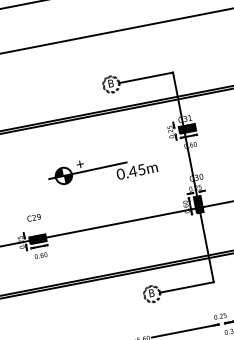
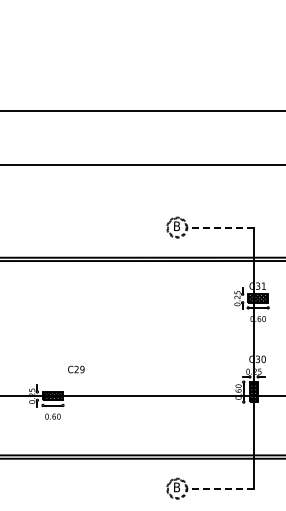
line: (146, 77) -> (220, 227), solid -> dashed
part: (102, 169) -> (146, 327), removed
text: (34, 217) -> (76, 369), moved
line: (186, 287) -> (220, 488), solid -> dashed

